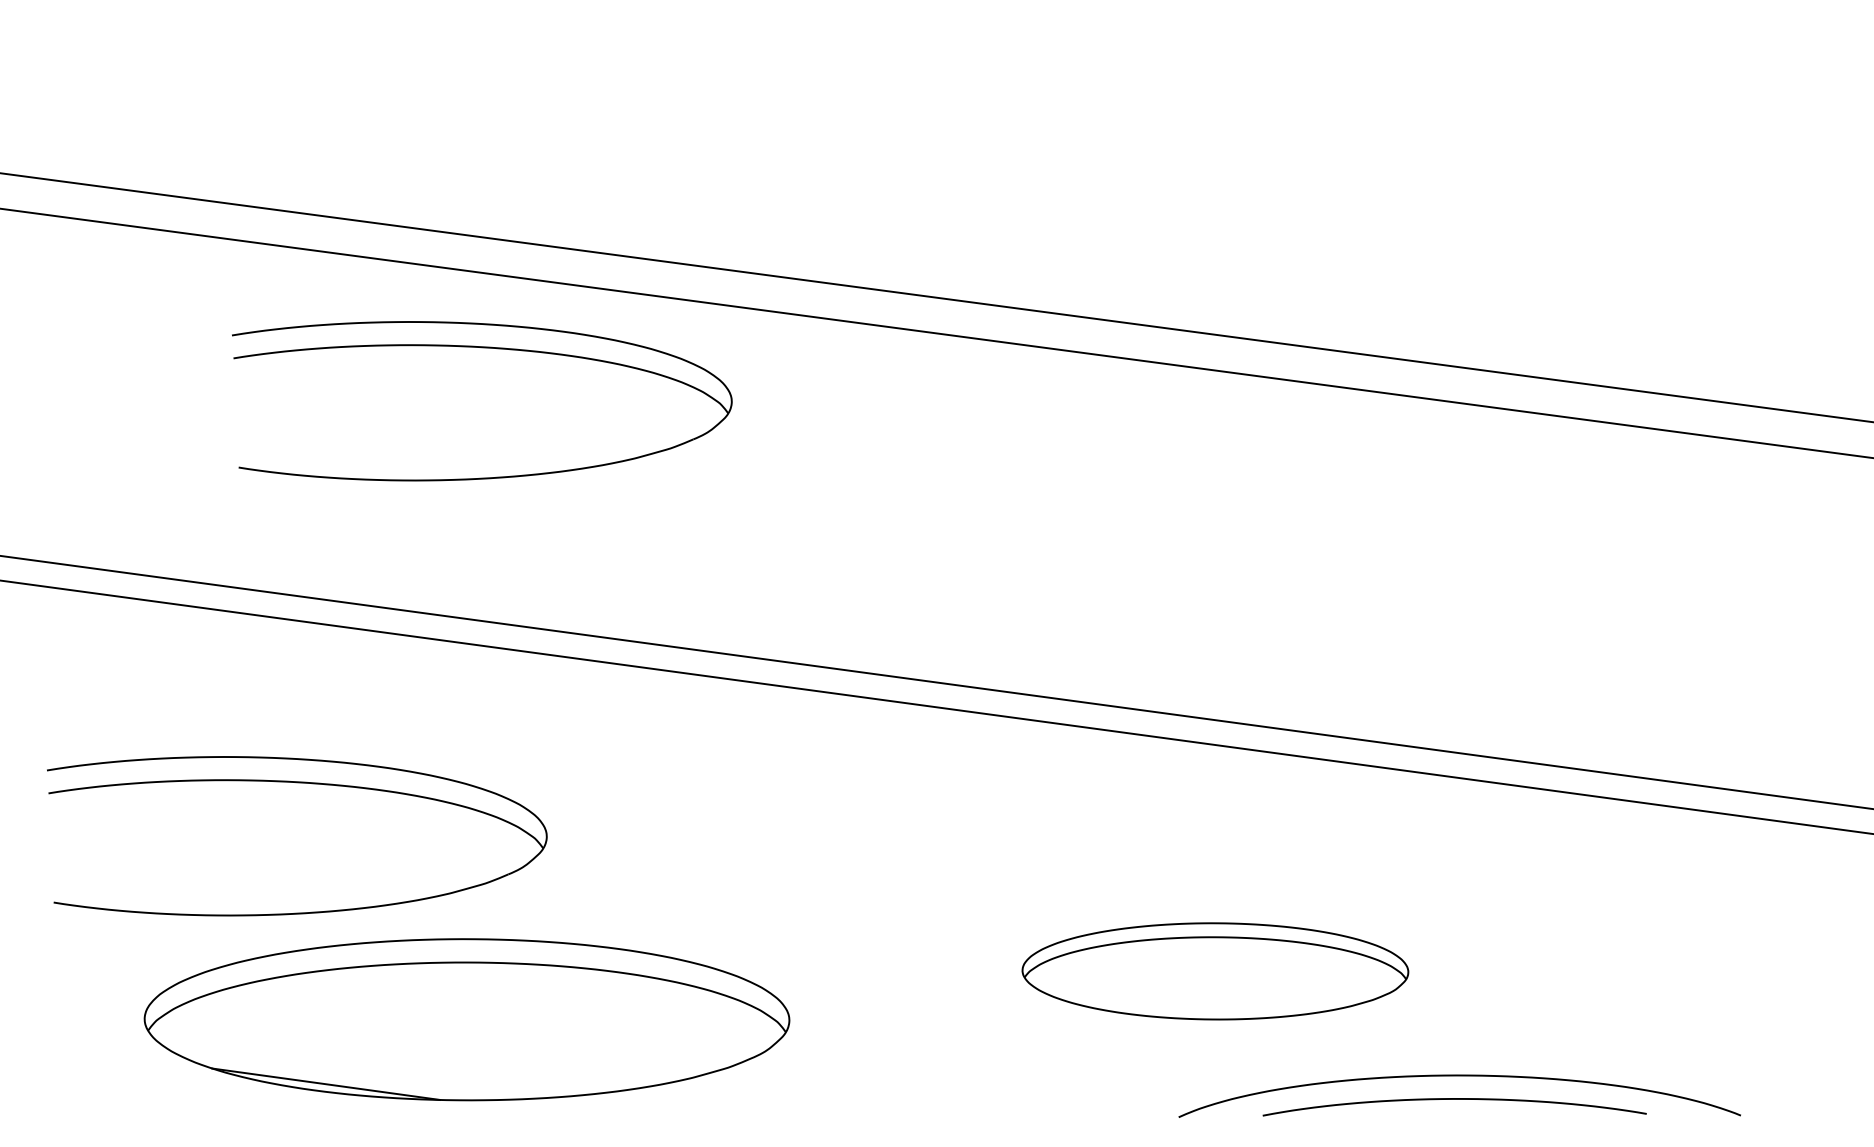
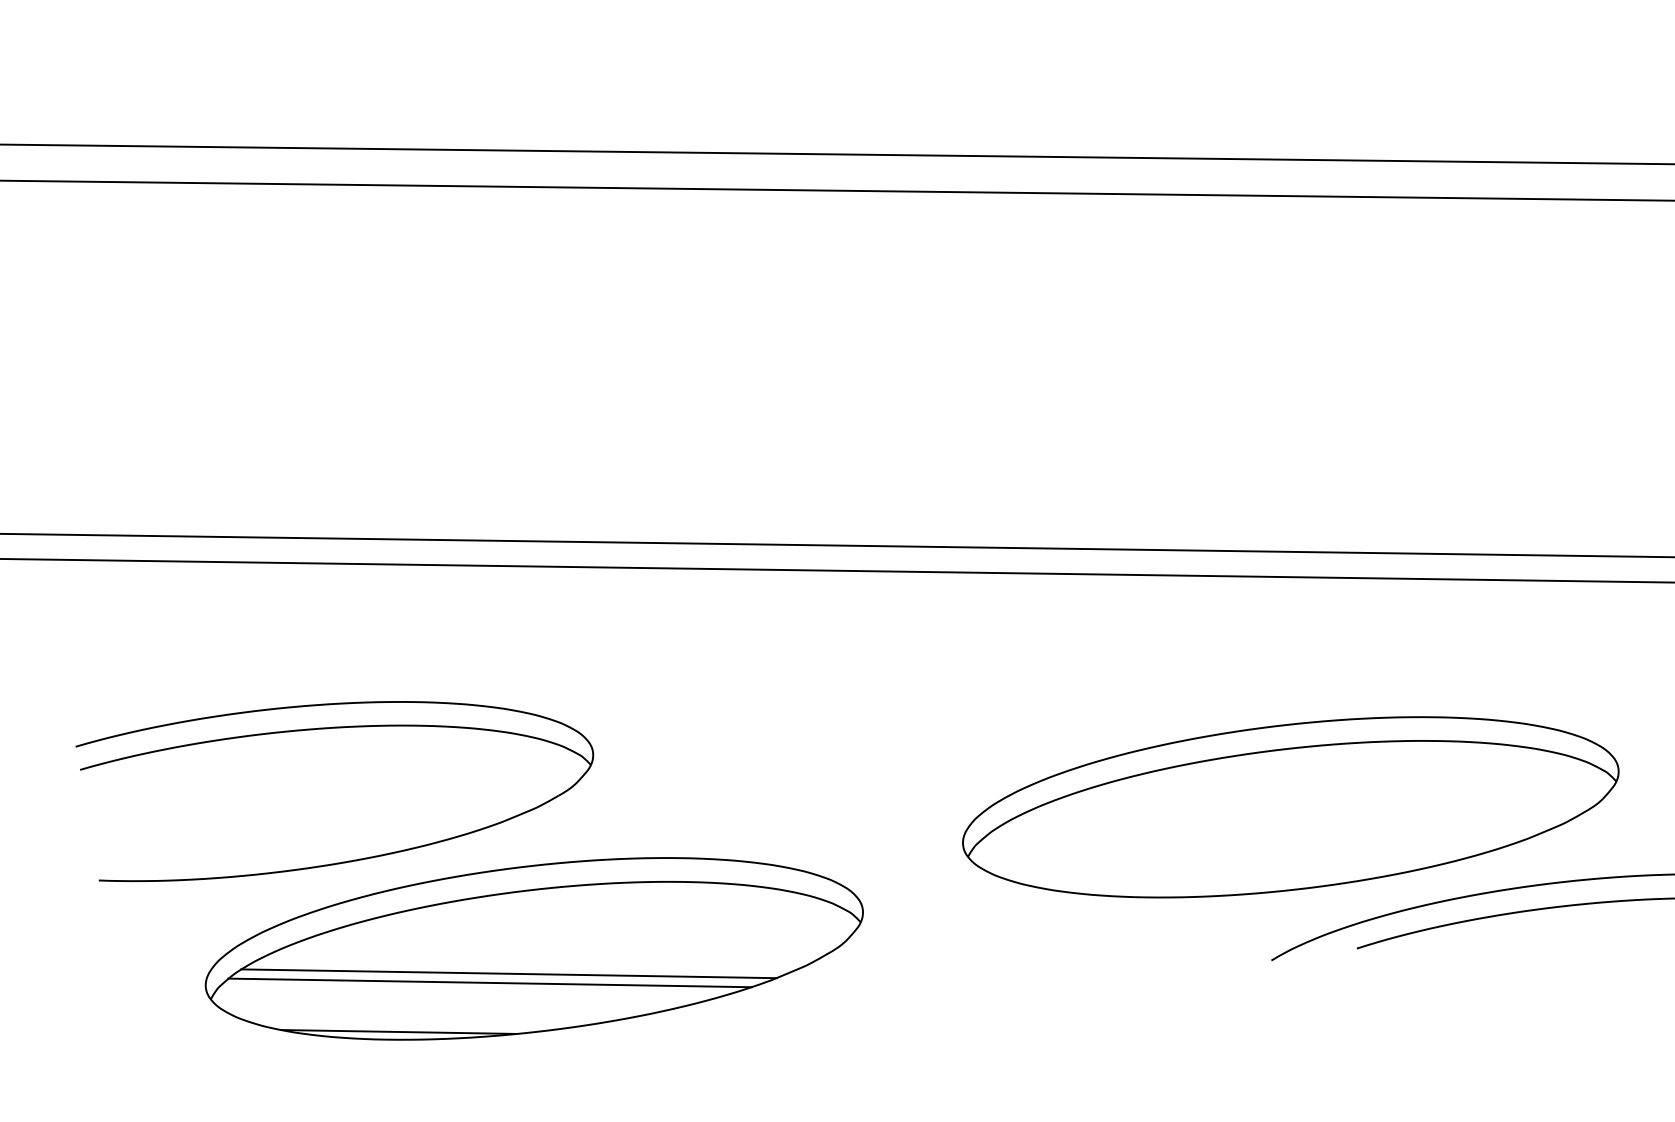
part: (482, 348) -> (467, 263), removed
part: (1215, 971) -> (1290, 807), size x1.67
line: (439, 1040) -> (508, 973), added
line: (419, 1047) -> (489, 983), added

